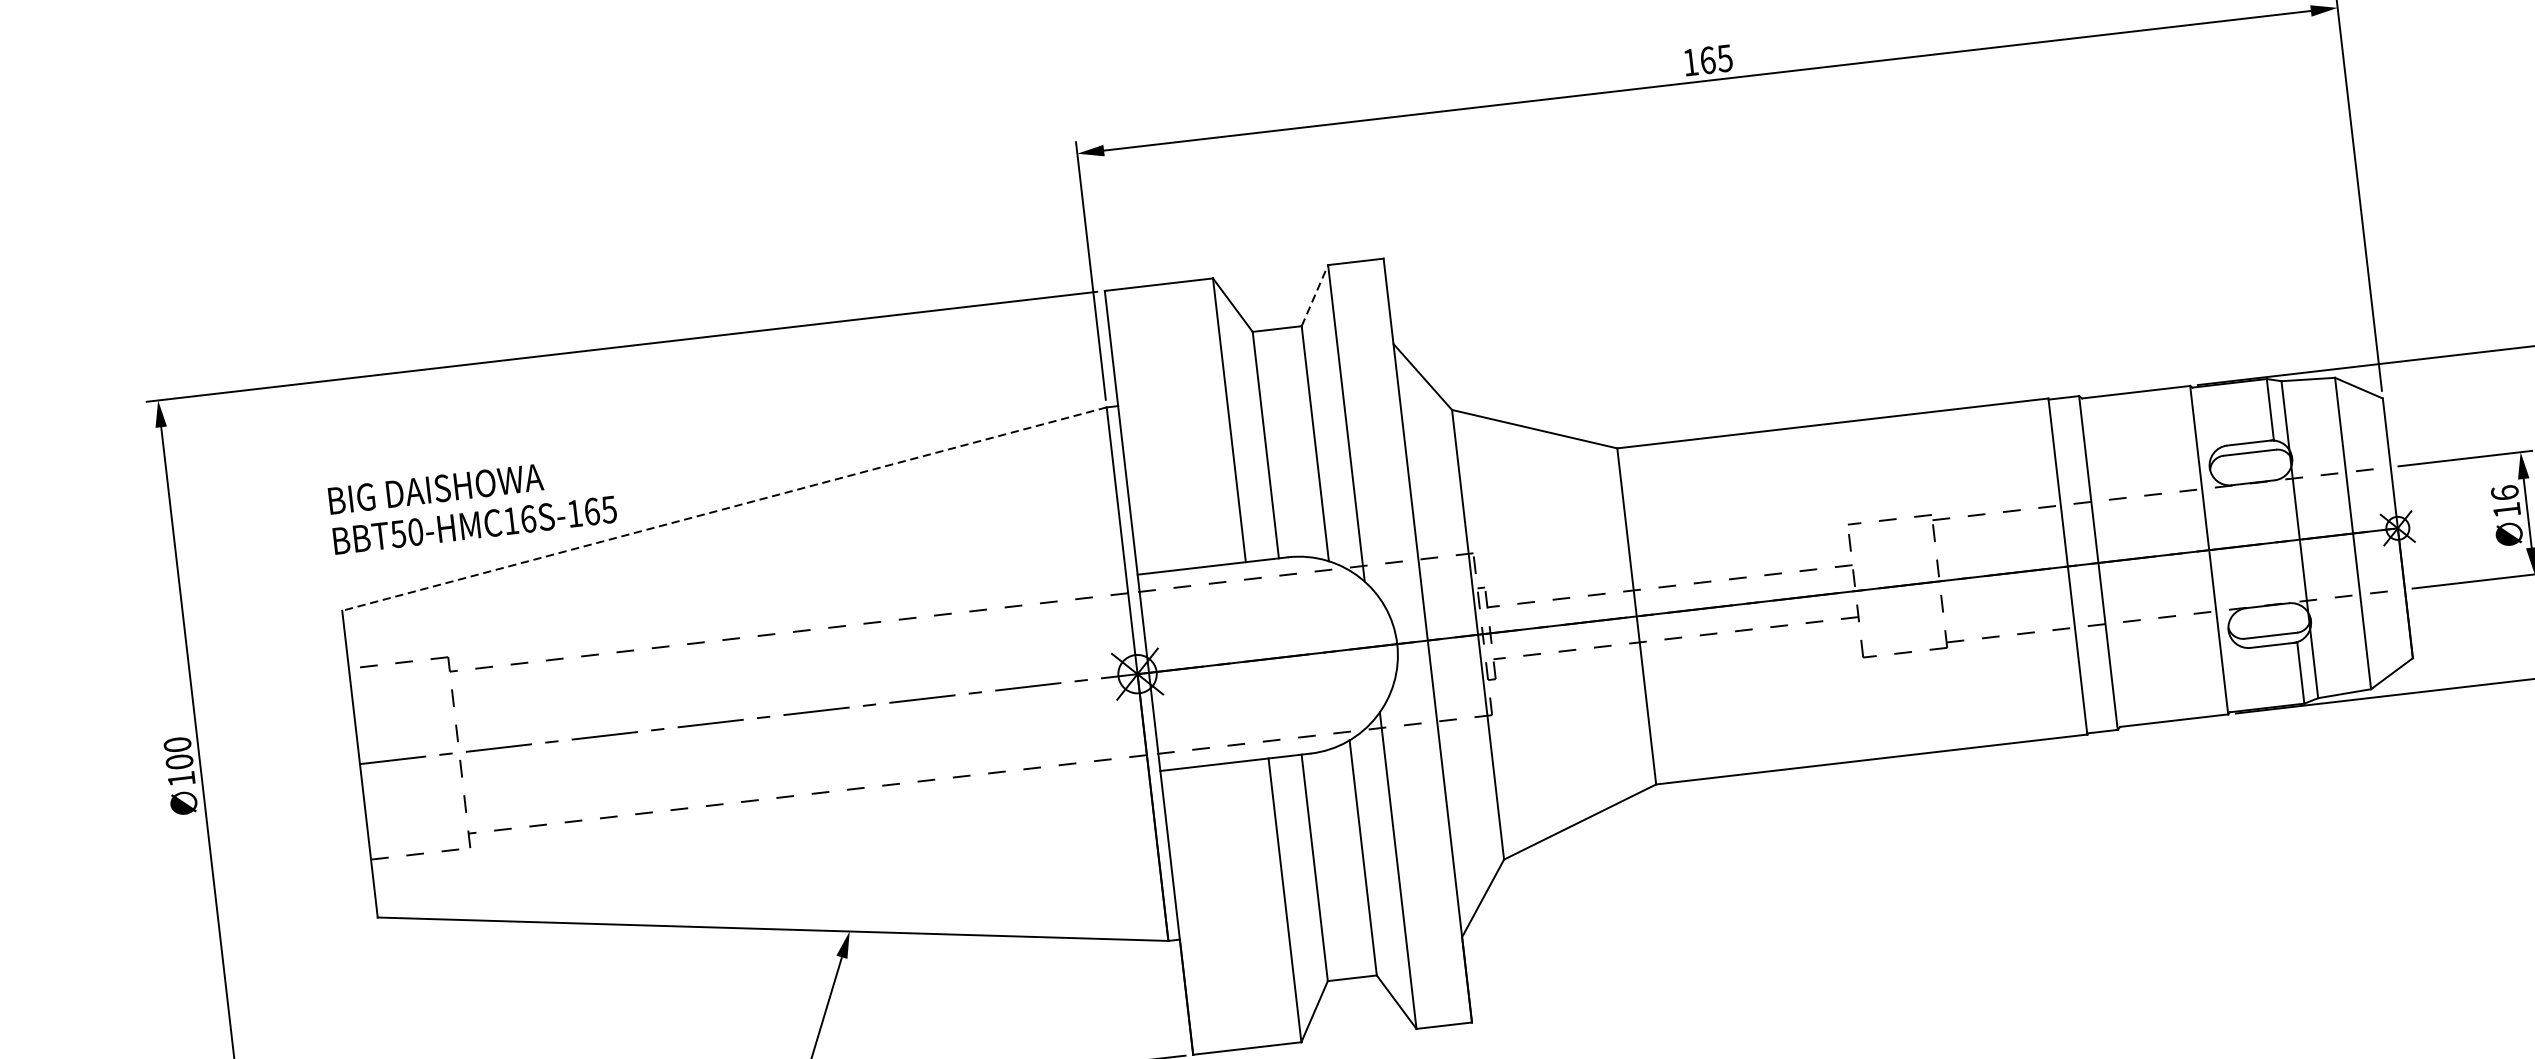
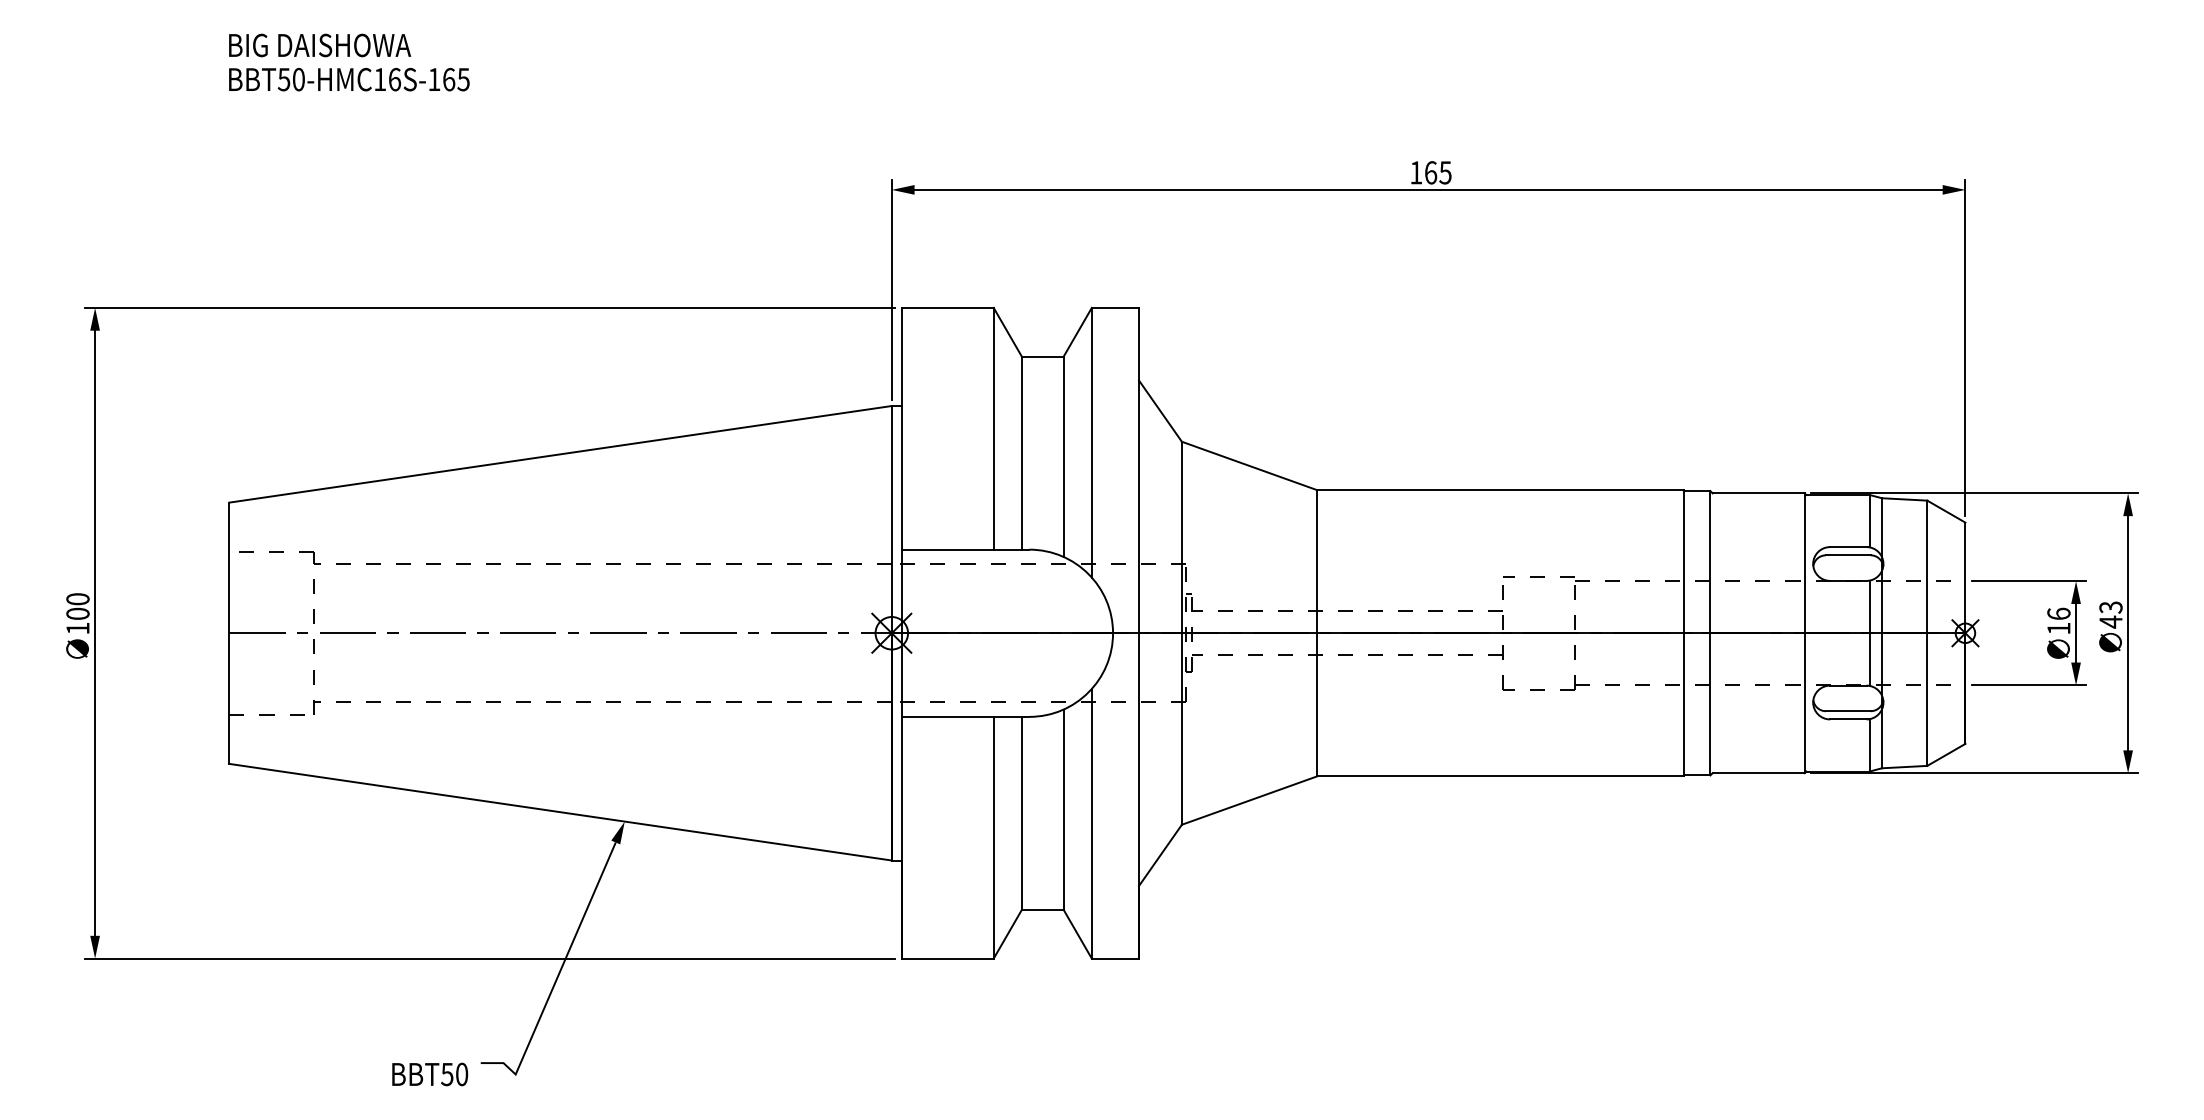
line: (1314, 294) -> (1077, 331), dashed -> solid
text: (472, 505) -> (349, 62), moved
line: (724, 509) -> (560, 454), dashed -> solid
line: (2285, 540) -> (1869, 632), added

